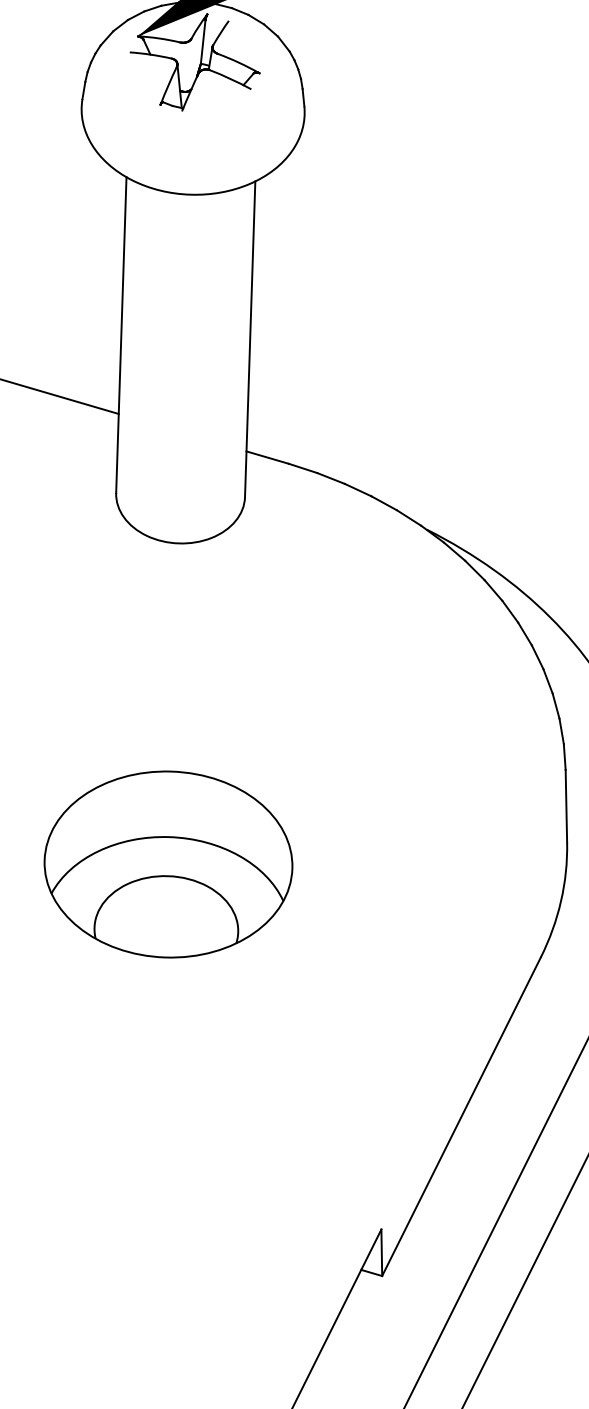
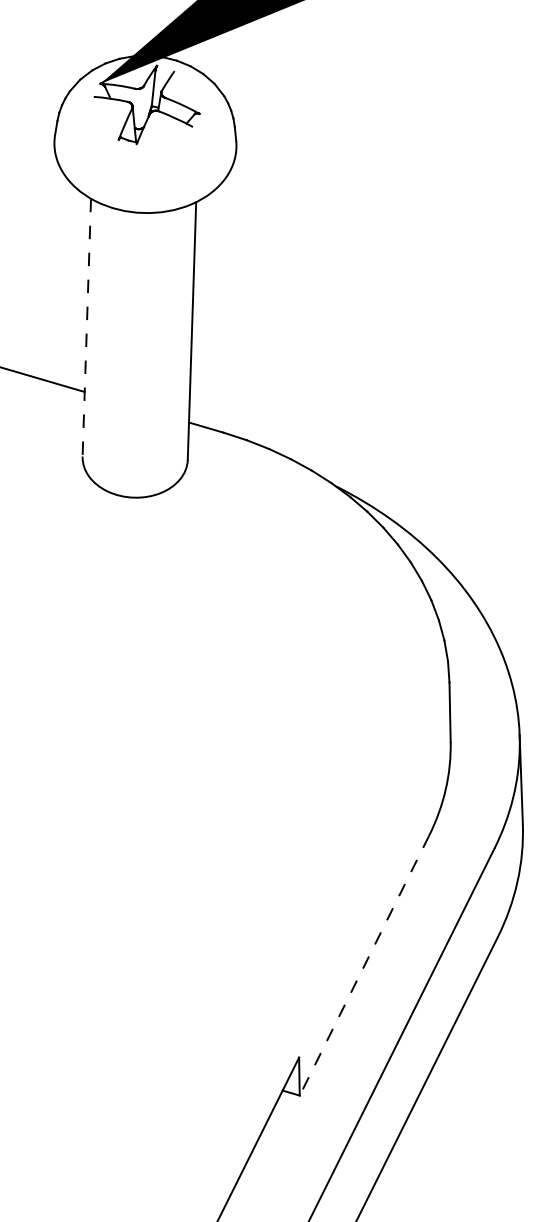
line: (120, 334) -> (86, 327), solid -> dashed
part: (168, 864) -> (125, 759), removed
line: (461, 1117) -> (364, 966), solid -> dashed

